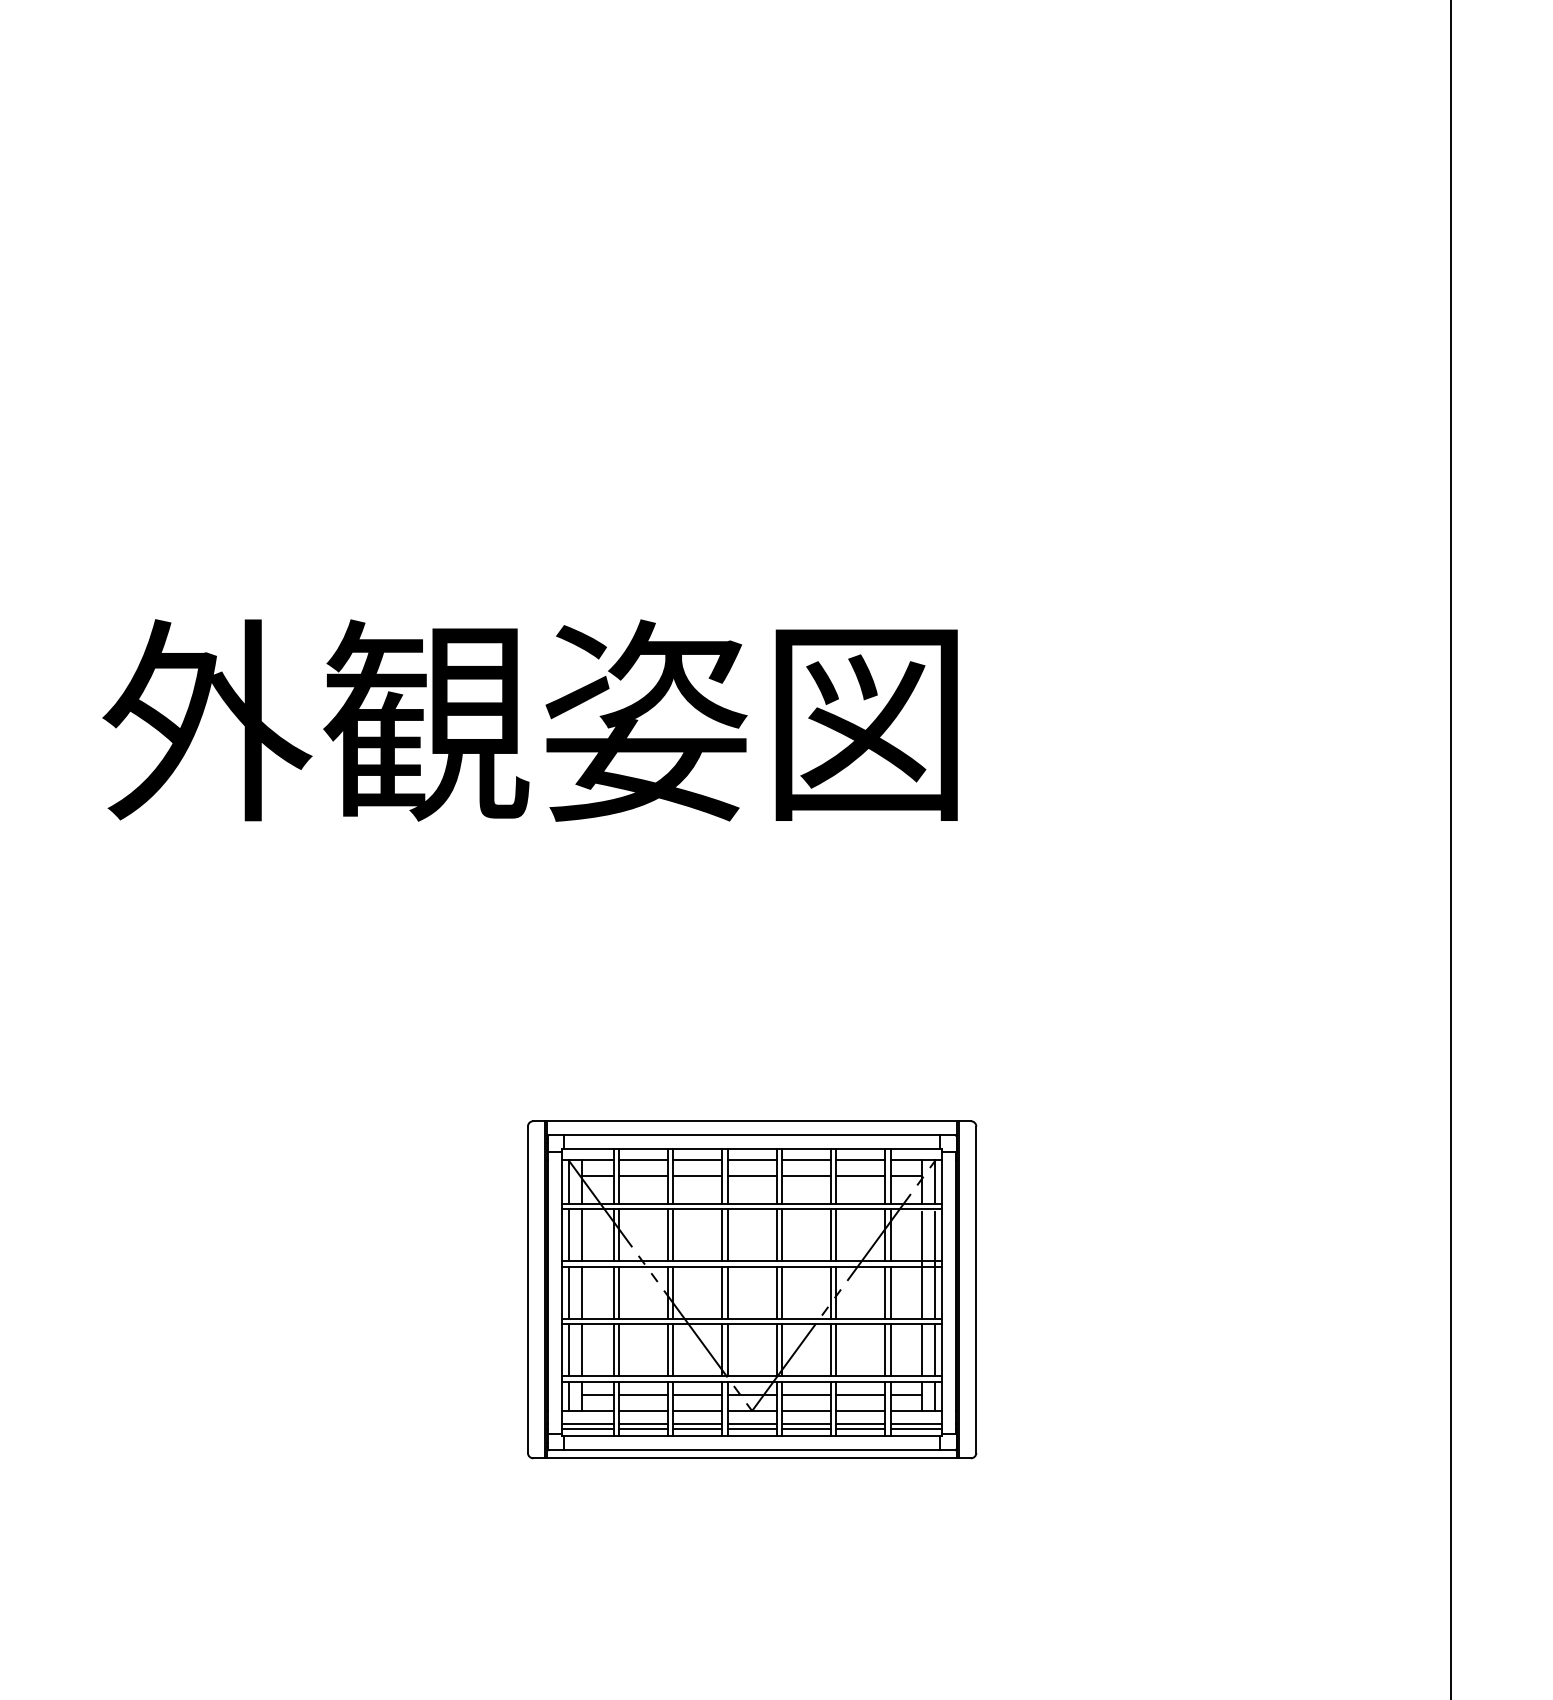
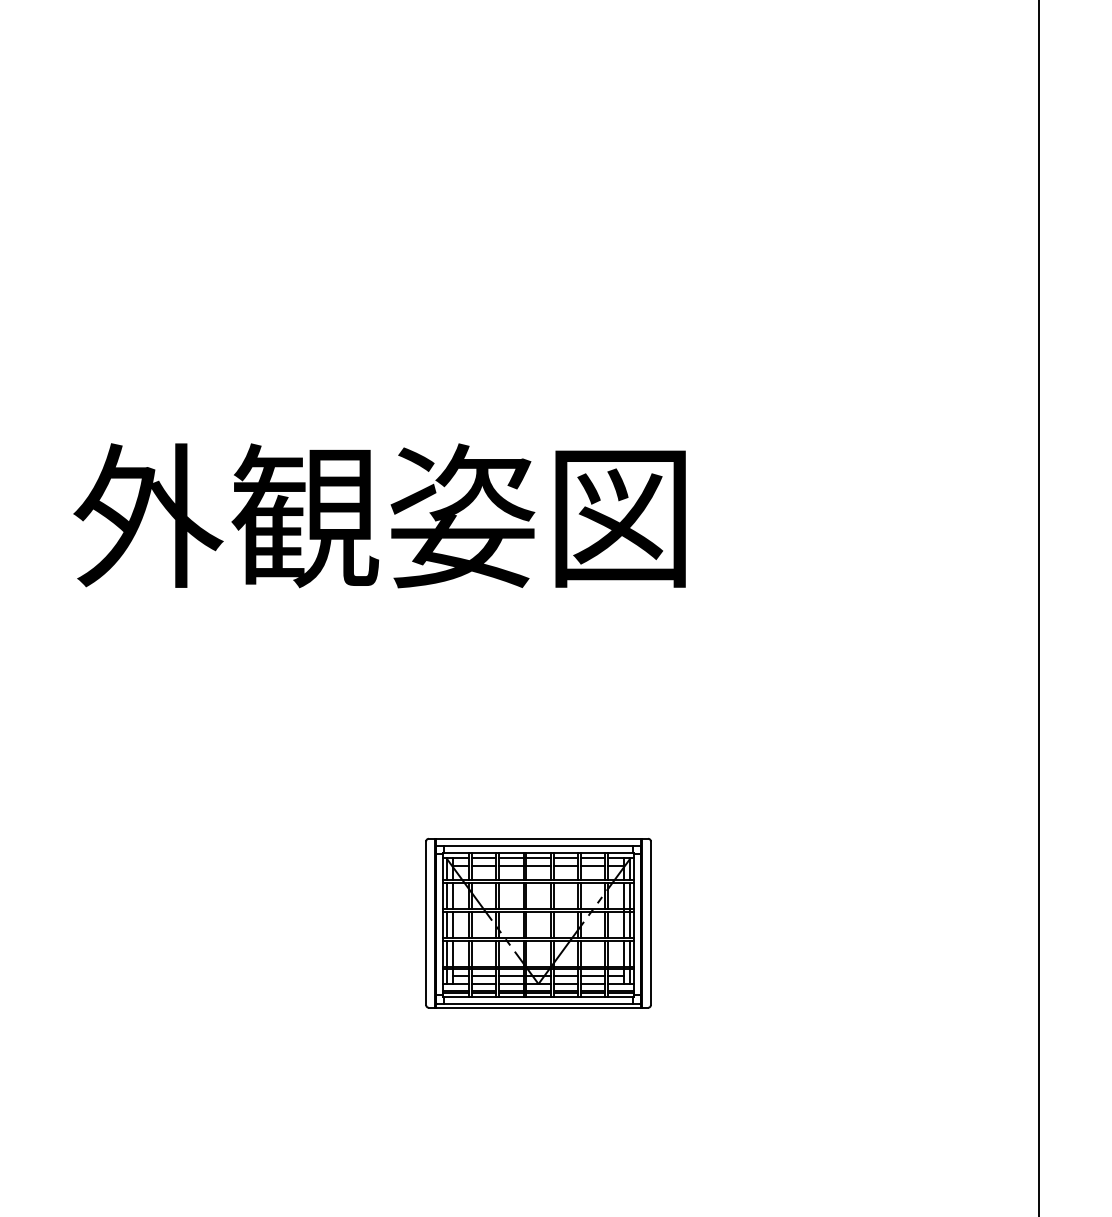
part: (752, 1288) -> (538, 922), size x0.7

